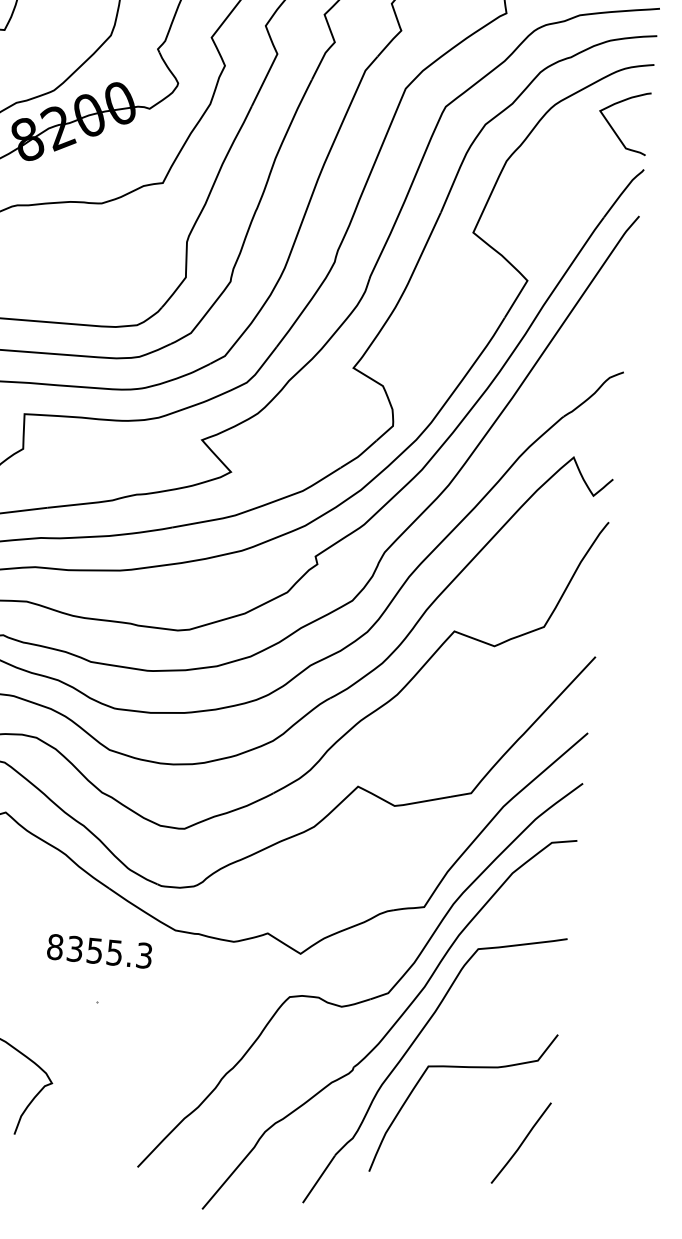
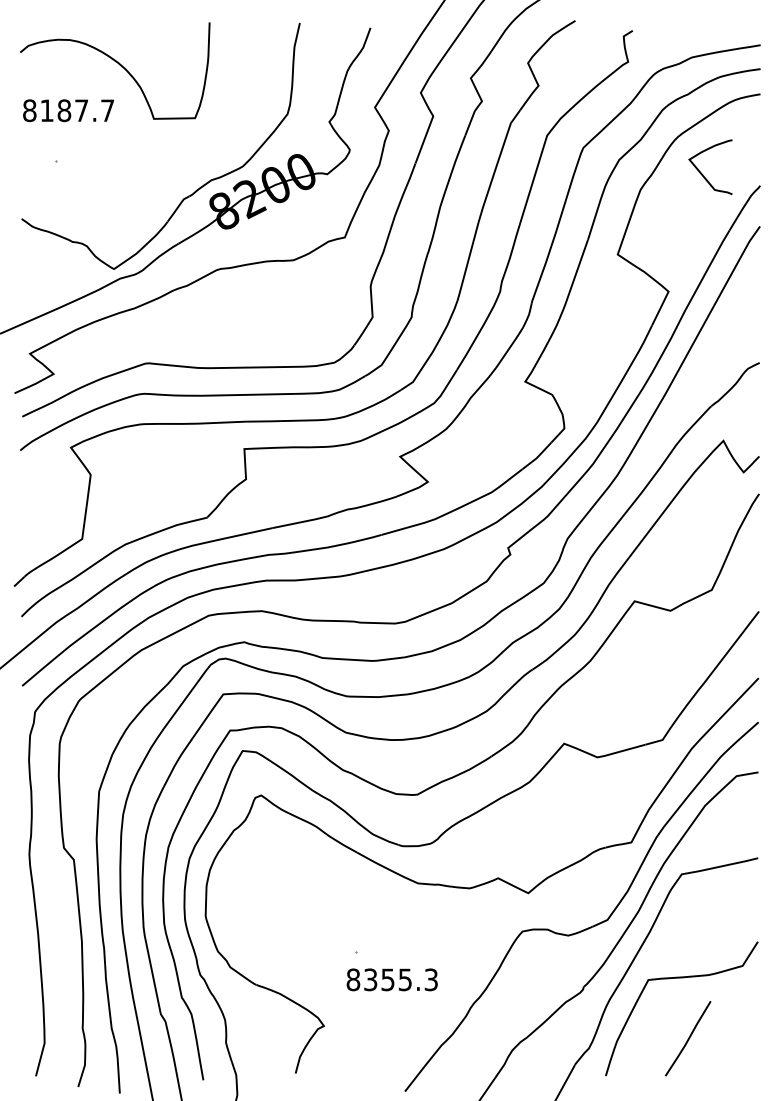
curve: (613, 128) -> (702, 173), moved
text: (98, 950) -> (391, 979), moved
line: (521, 1142) -> (688, 1038), moved

